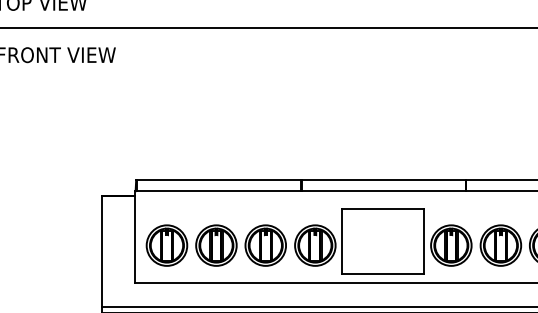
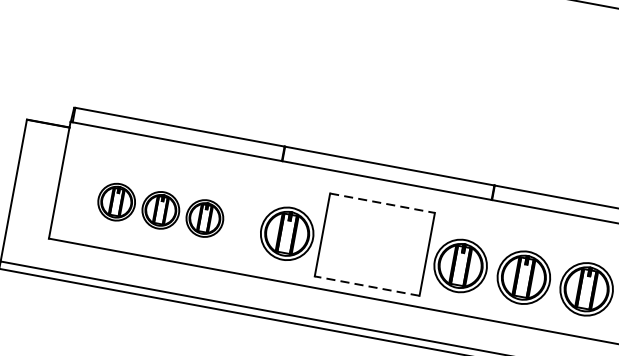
line: (383, 209) -> (382, 203), solid -> dashed
part: (215, 245) -> (159, 210), size x0.7
line: (382, 274) -> (366, 286), solid -> dashed

